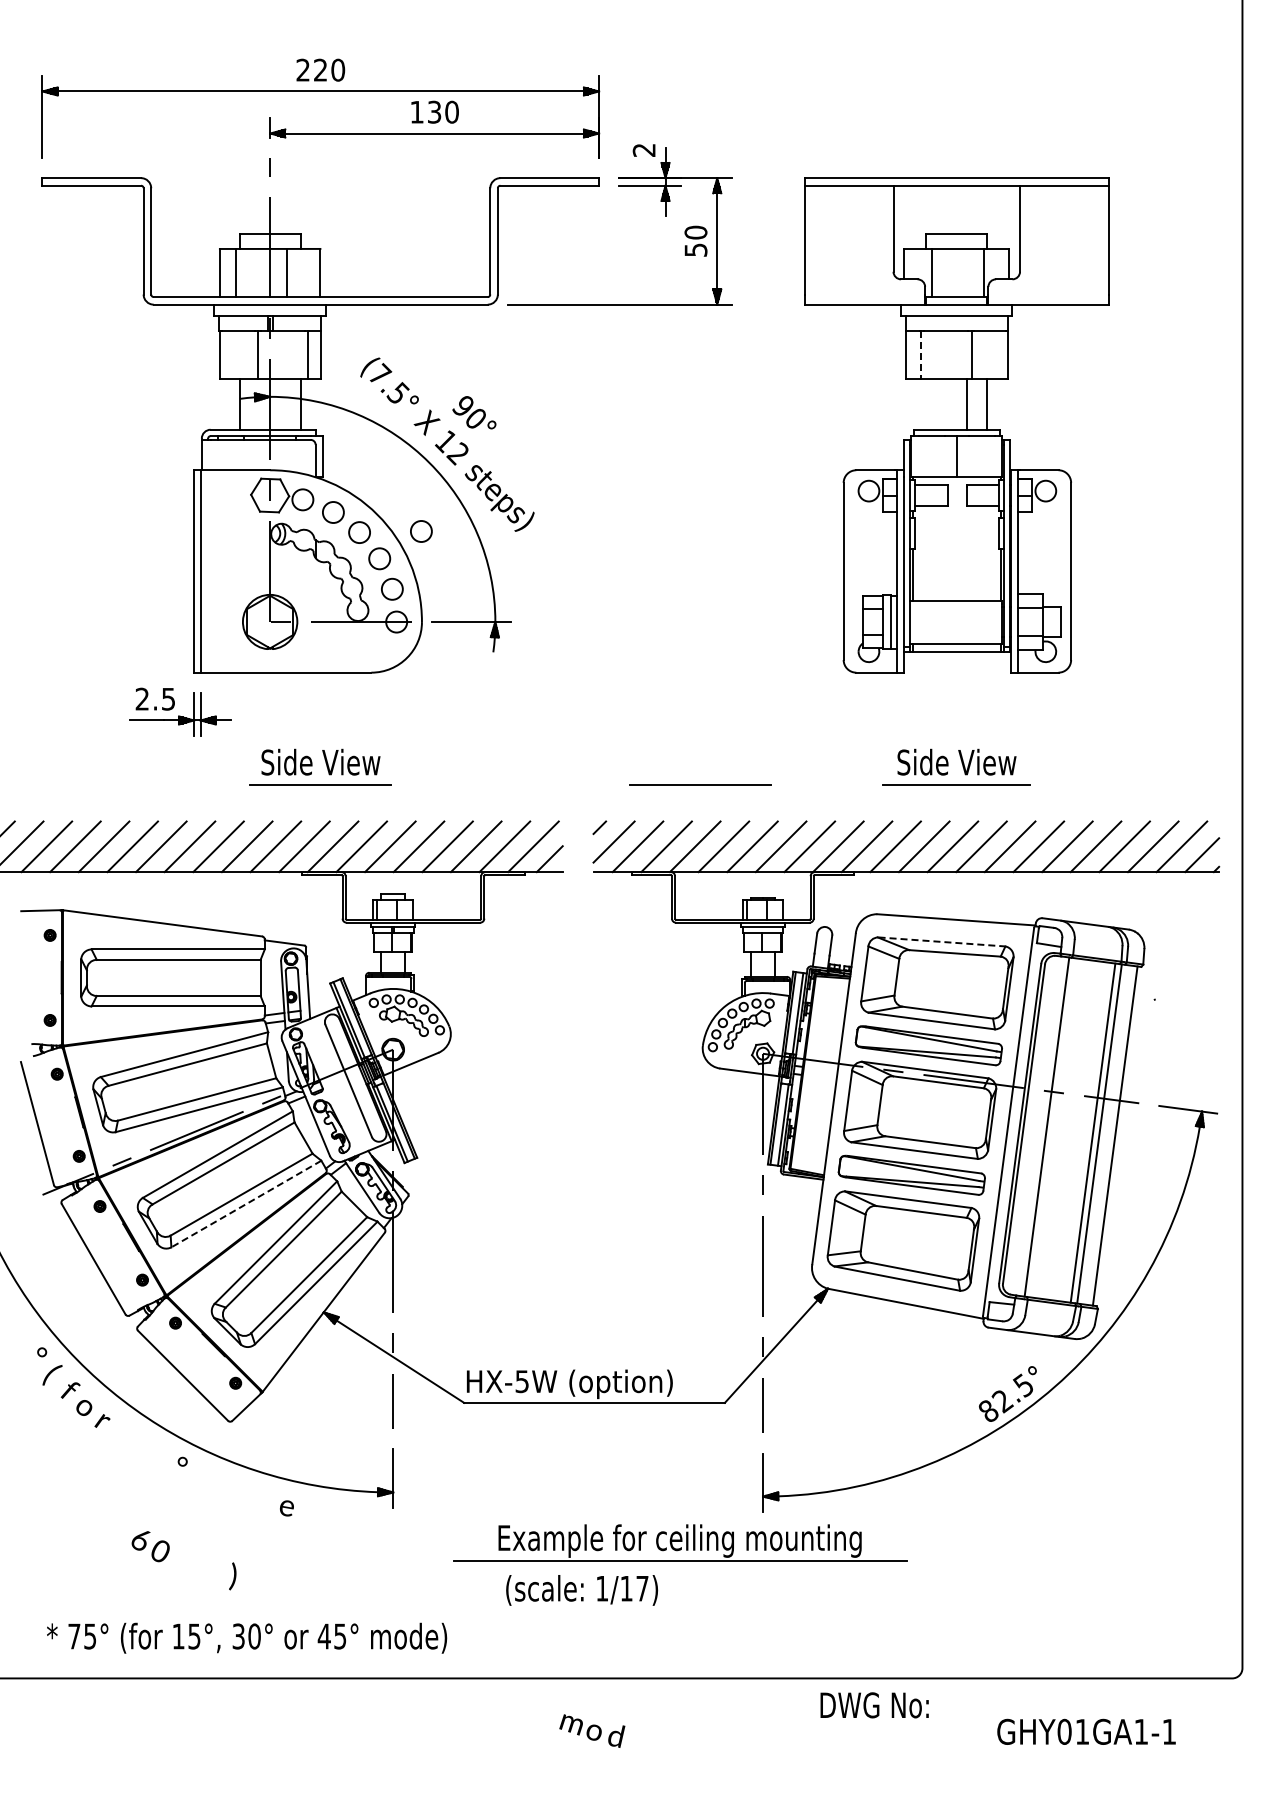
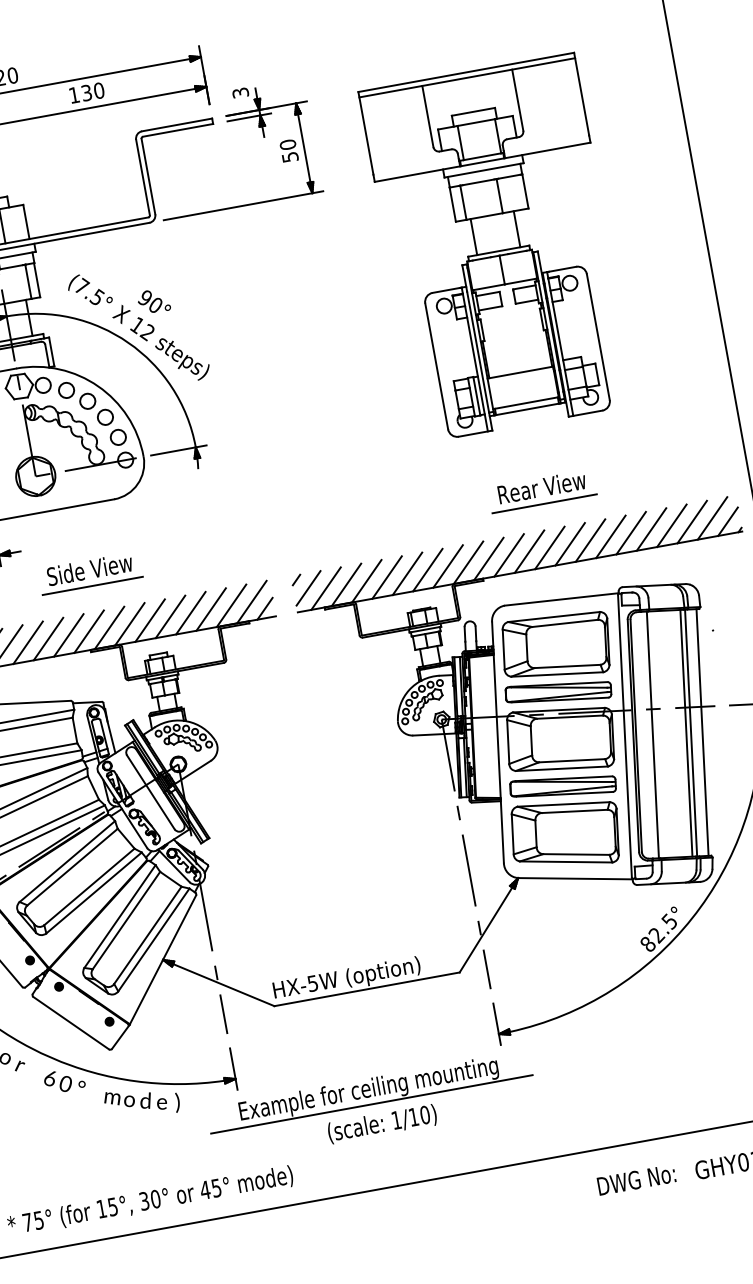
text: (644, 149) -> (240, 92), 2 -> 3
line: (920, 355) -> (463, 203), dashed -> solid
line: (967, 404) -> (474, 237), moved
circle: (421, 531) -> (131, 392), removed
text: (957, 761) -> (542, 486), Side View -> Rear View
line: (700, 784) -> (362, 536), removed
line: (941, 941) -> (553, 616), dashed -> solid
line: (246, 1204) -> (94, 893), dashed -> solid
part: (680, 1542) -> (369, 1091), moved
text: (150, 1546) -> (57, 1081), moved
text: (232, 1576) -> (177, 1102), moved
text: (642, 1588) -> (425, 1114), 1/17) -> 1/10)
text: (874, 1705) -> (636, 1180), moved
text: (592, 1730) -> (128, 1099), moved

